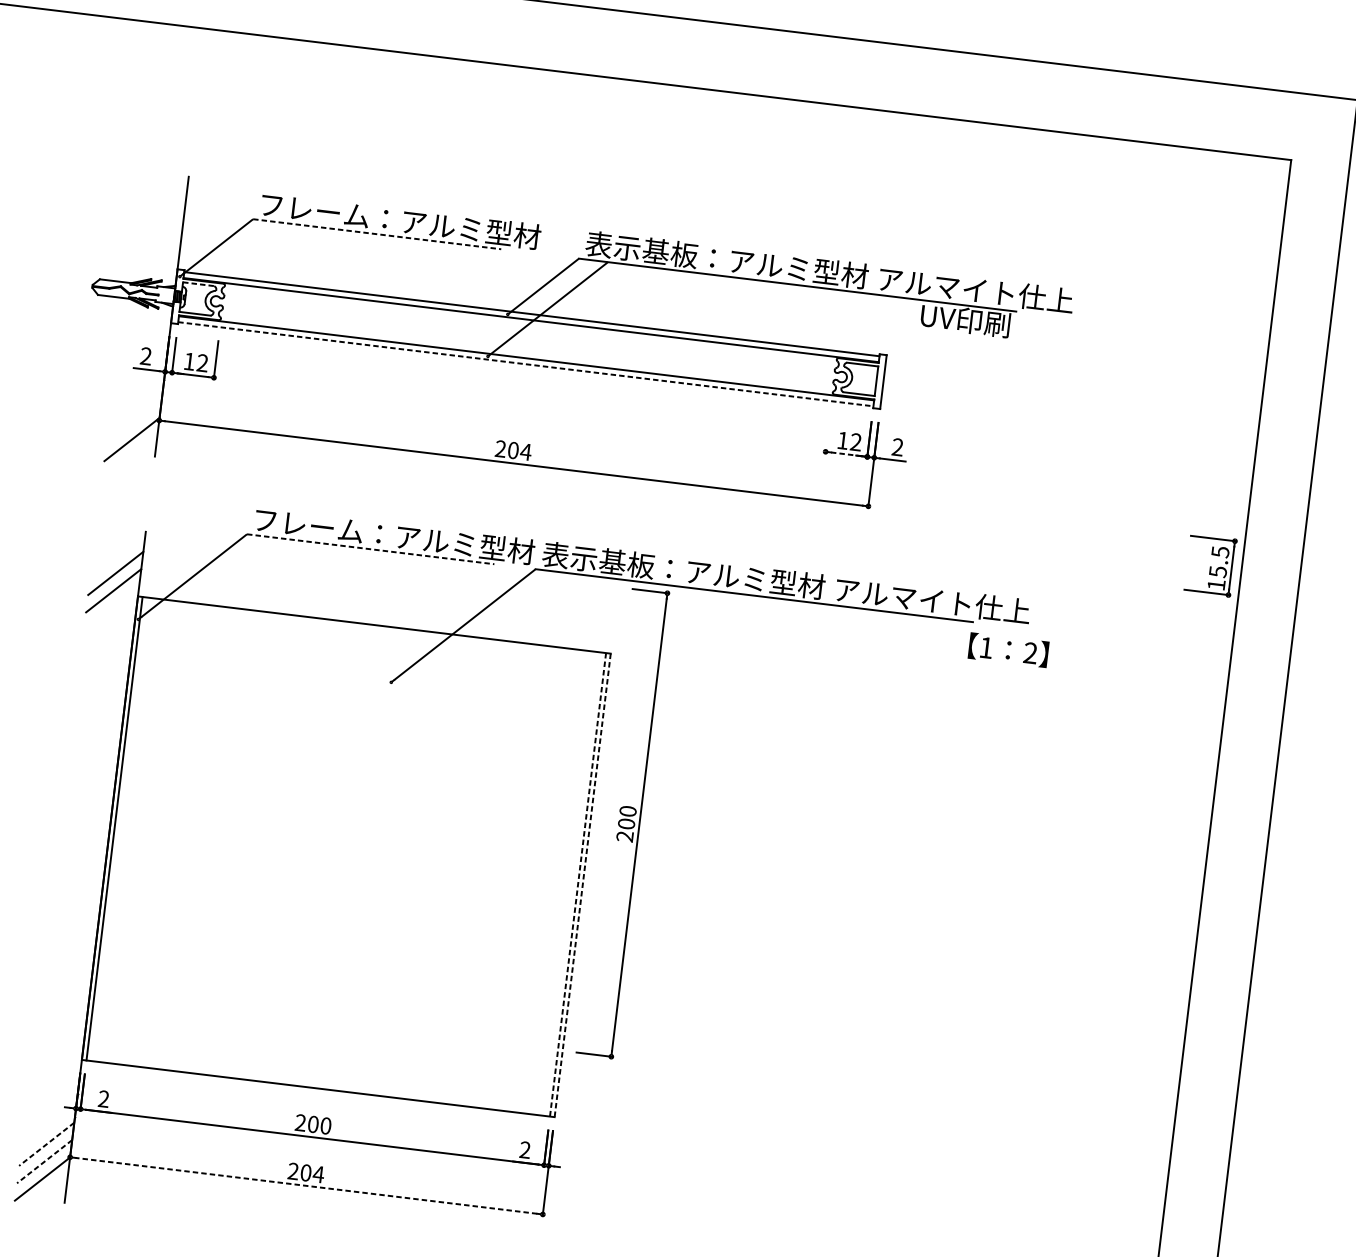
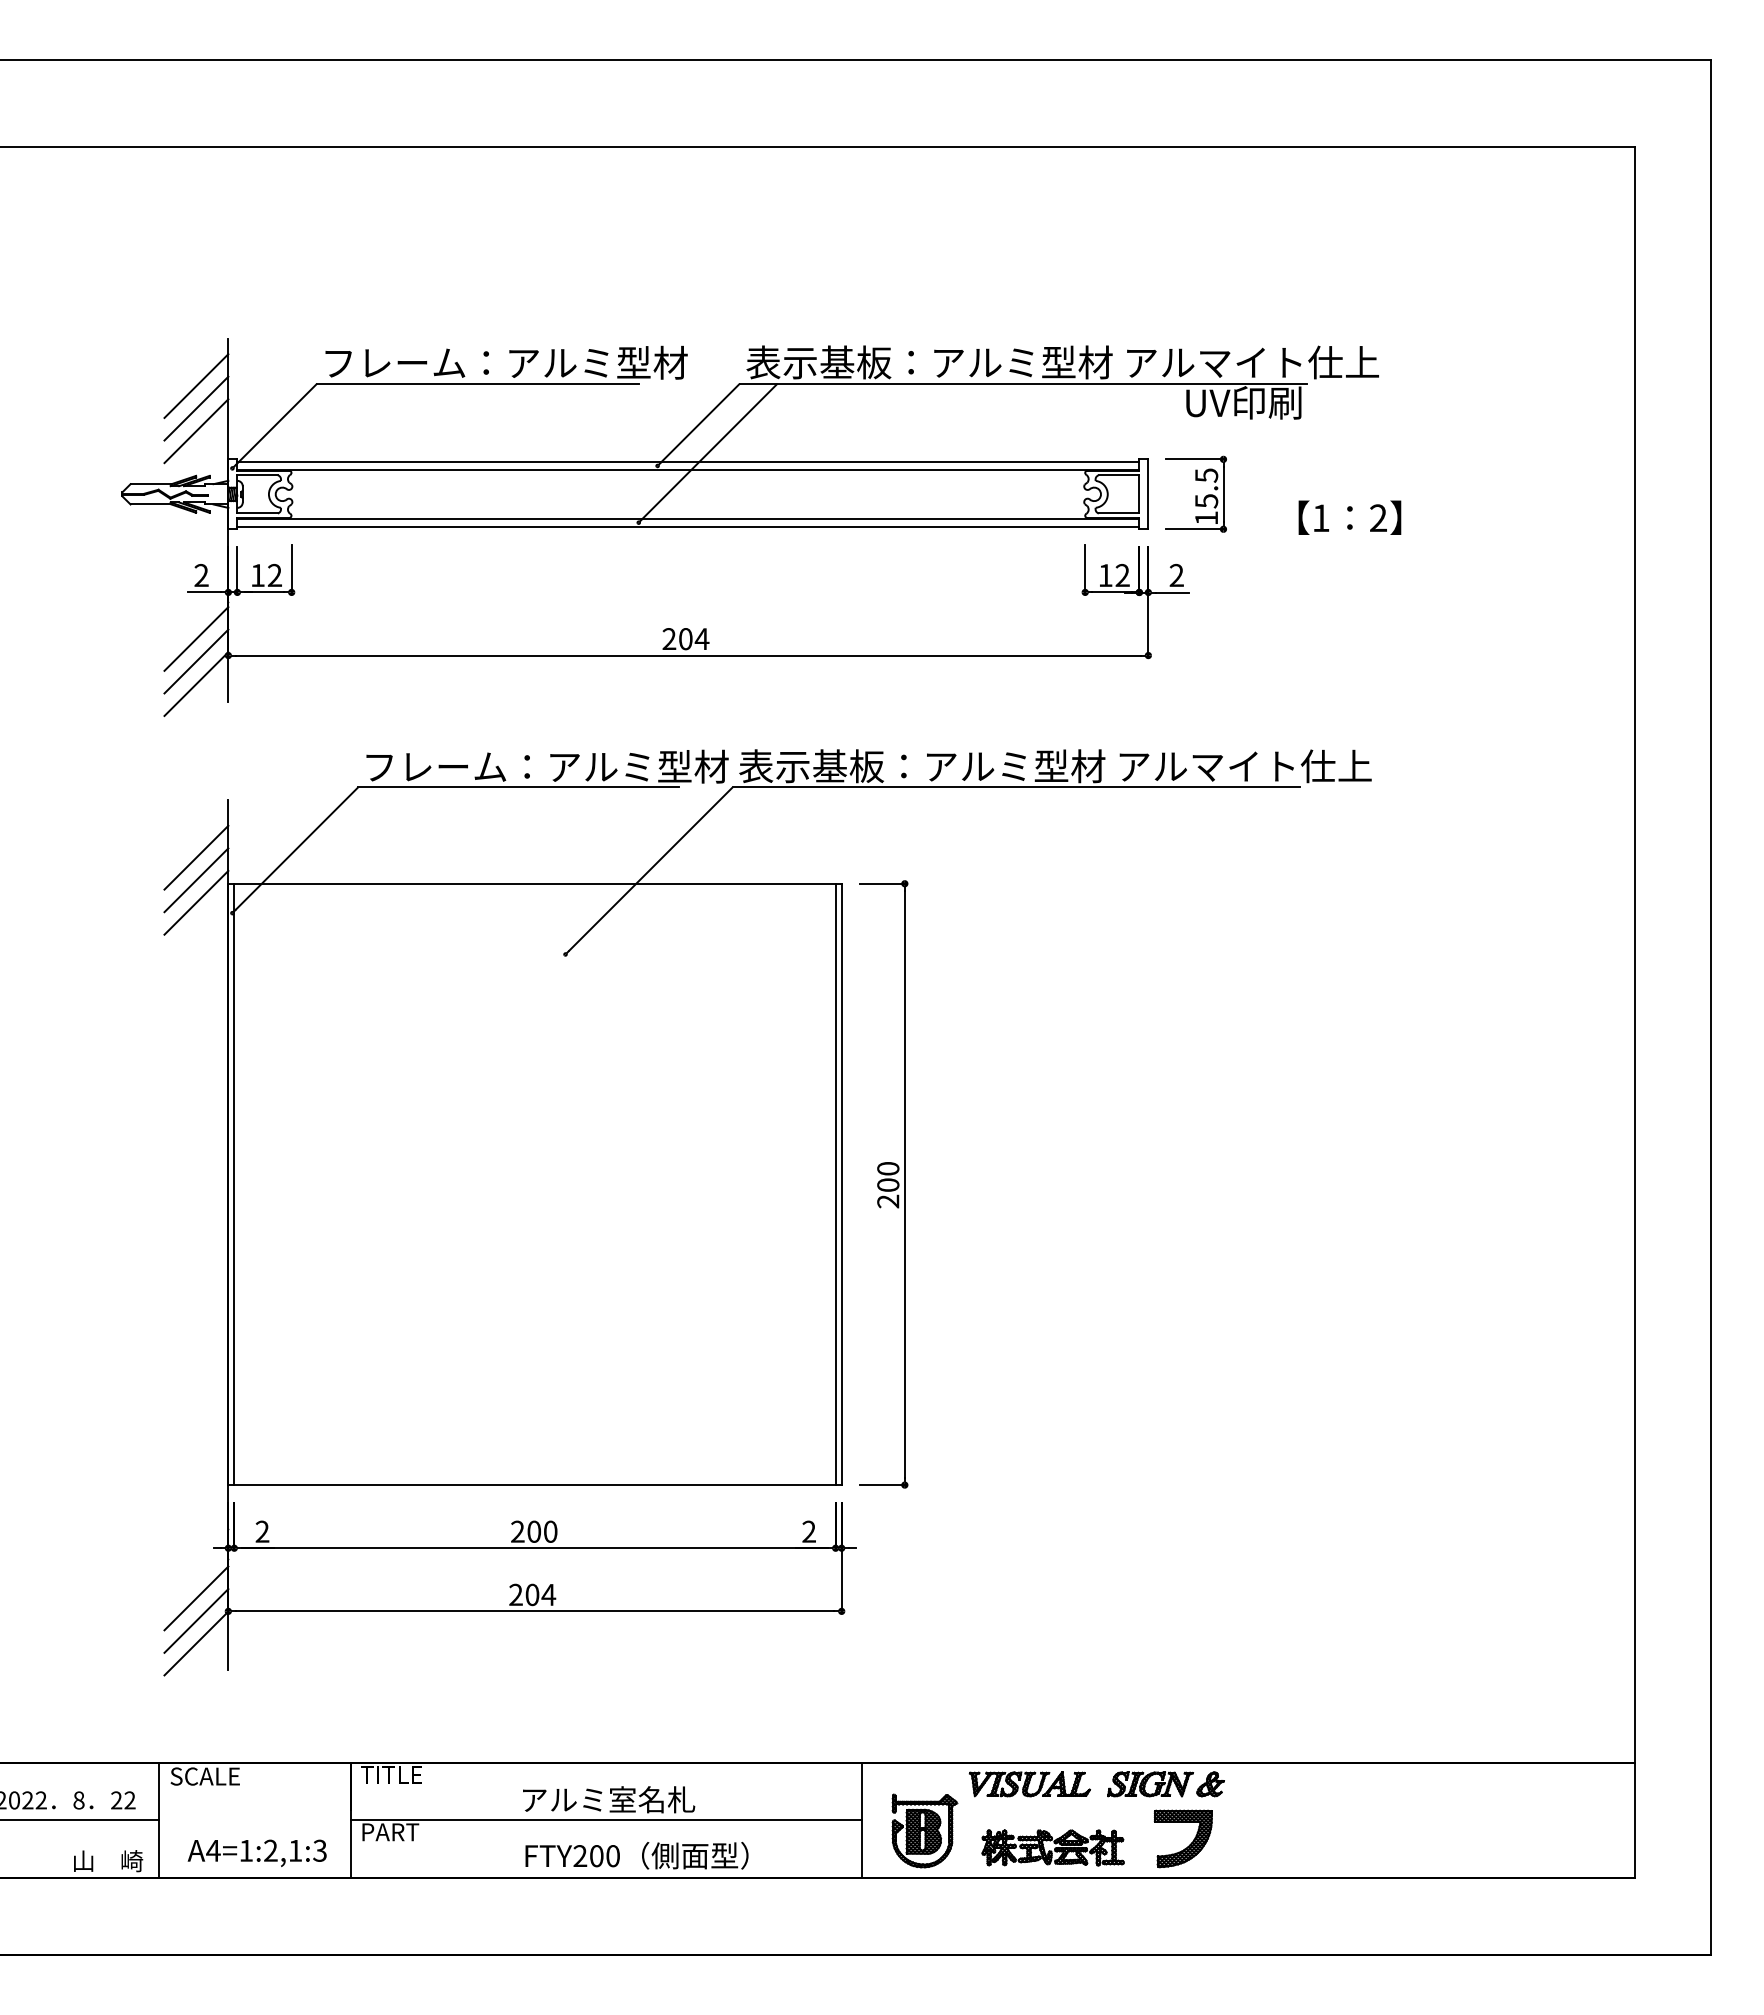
line: (159, 209) -> (196, 385), added
line: (157, 227) -> (196, 408), added
line: (377, 234) -> (478, 383), dashed -> solid
line: (155, 244) -> (196, 431), added
line: (199, 284) -> (258, 475), dashed -> solid
line: (525, 363) -> (688, 526), dashed -> solid
line: (136, 404) -> (196, 638), added
line: (134, 422) -> (196, 661), added
line: (828, 433) -> (1085, 568), added
line: (846, 454) -> (1112, 592), dashed -> solid
line: (371, 549) -> (519, 787), dashed -> solid
part: (1210, 564) -> (1195, 493), moved
line: (111, 607) -> (196, 902), added
text: (1008, 649) -> (1349, 517), moved
part: (622, 823) -> (883, 1184), moved
line: (577, 884) -> (835, 1184), dashed -> solid
line: (582, 885) -> (841, 1184), dashed -> solid
line: (46, 1144) -> (196, 1598), dashed -> solid
line: (44, 1162) -> (196, 1621), dashed -> solid
line: (306, 1185) -> (534, 1611), dashed -> solid

